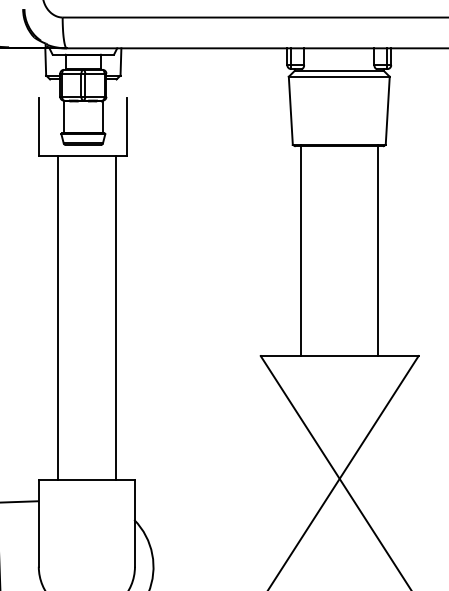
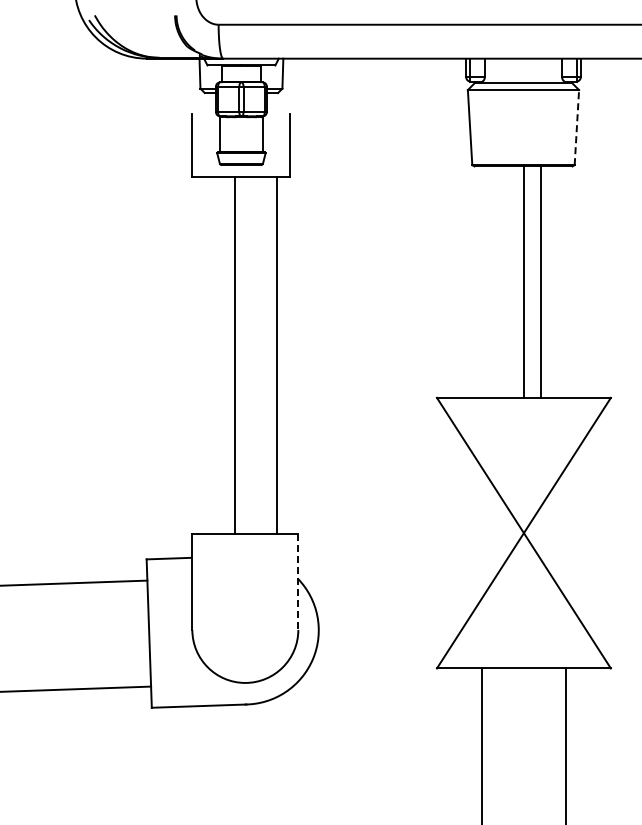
line: (387, 110) -> (576, 127), solid -> dashed
line: (301, 250) -> (523, 281), moved
line: (378, 250) -> (541, 281), moved
line: (58, 317) -> (234, 355), moved
line: (135, 523) -> (298, 582), solid -> dashed

